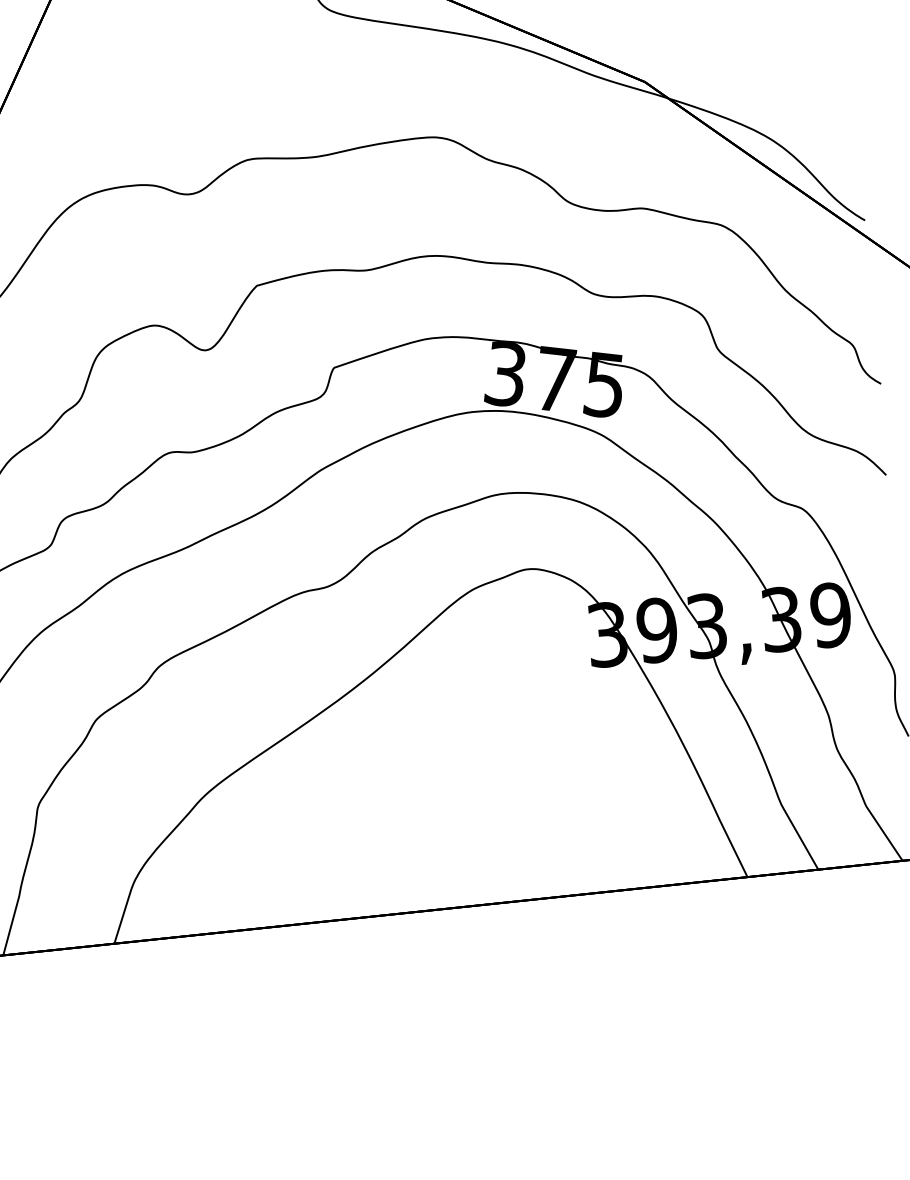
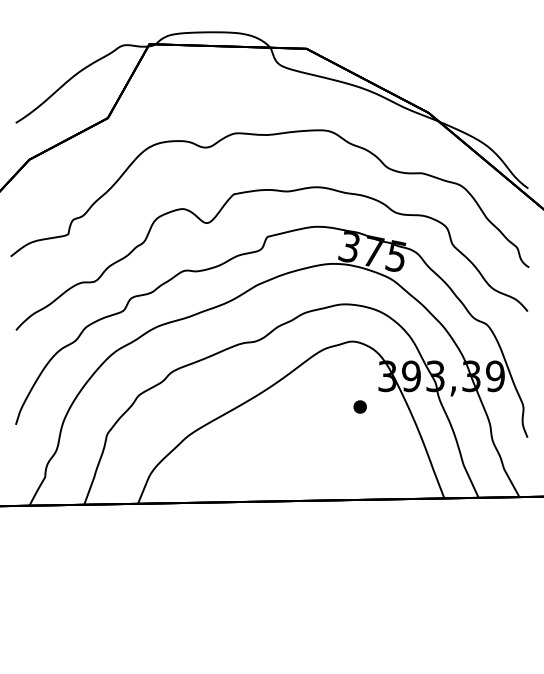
part: (555, 702) -> (359, 406), added

